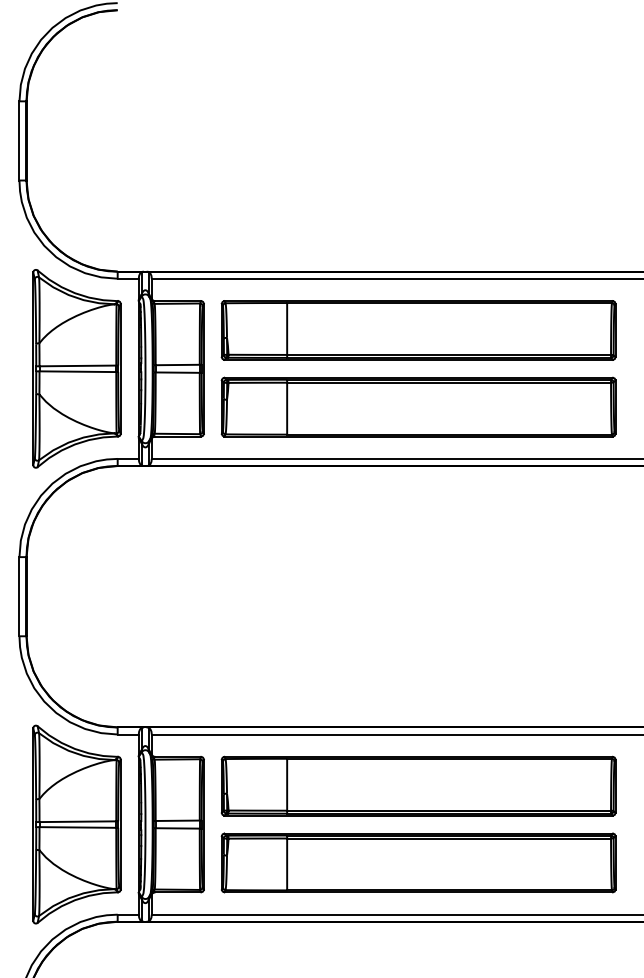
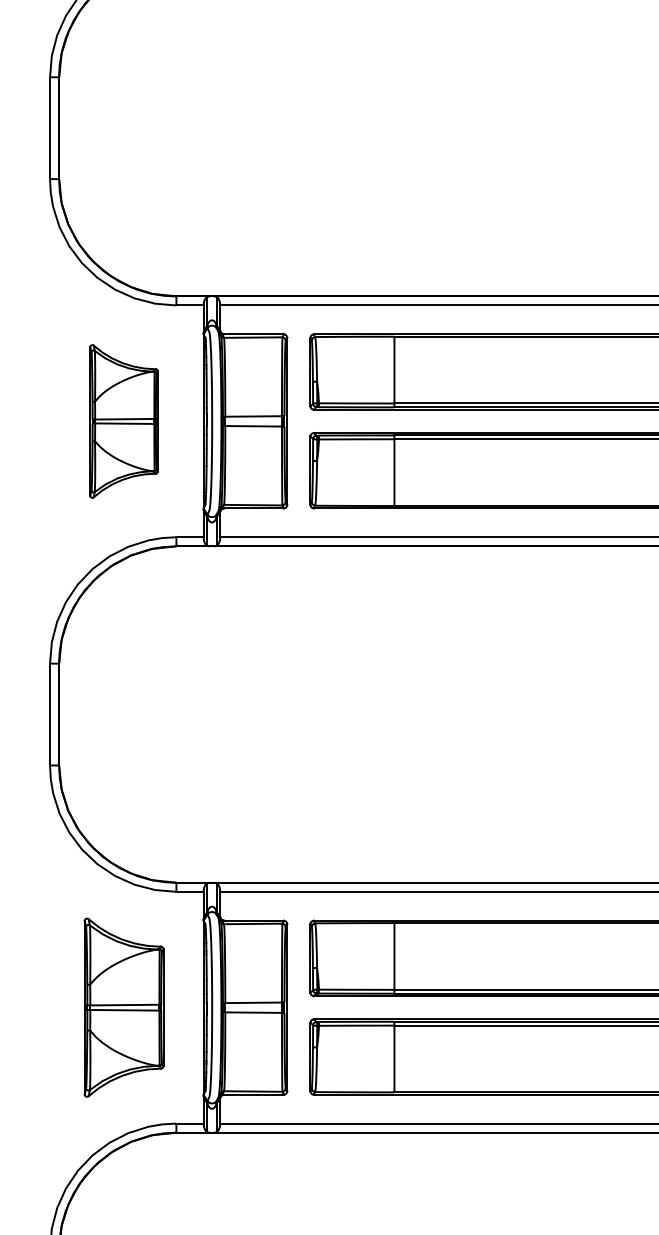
part: (76, 368) -> (123, 420), size x0.6
part: (76, 824) -> (123, 1007), size x0.7

